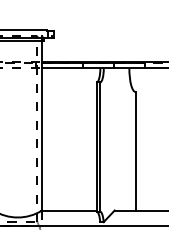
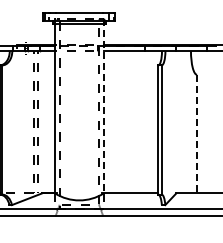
line: (41, 123) -> (103, 106), solid -> dashed
line: (135, 151) -> (197, 134), solid -> dashed

